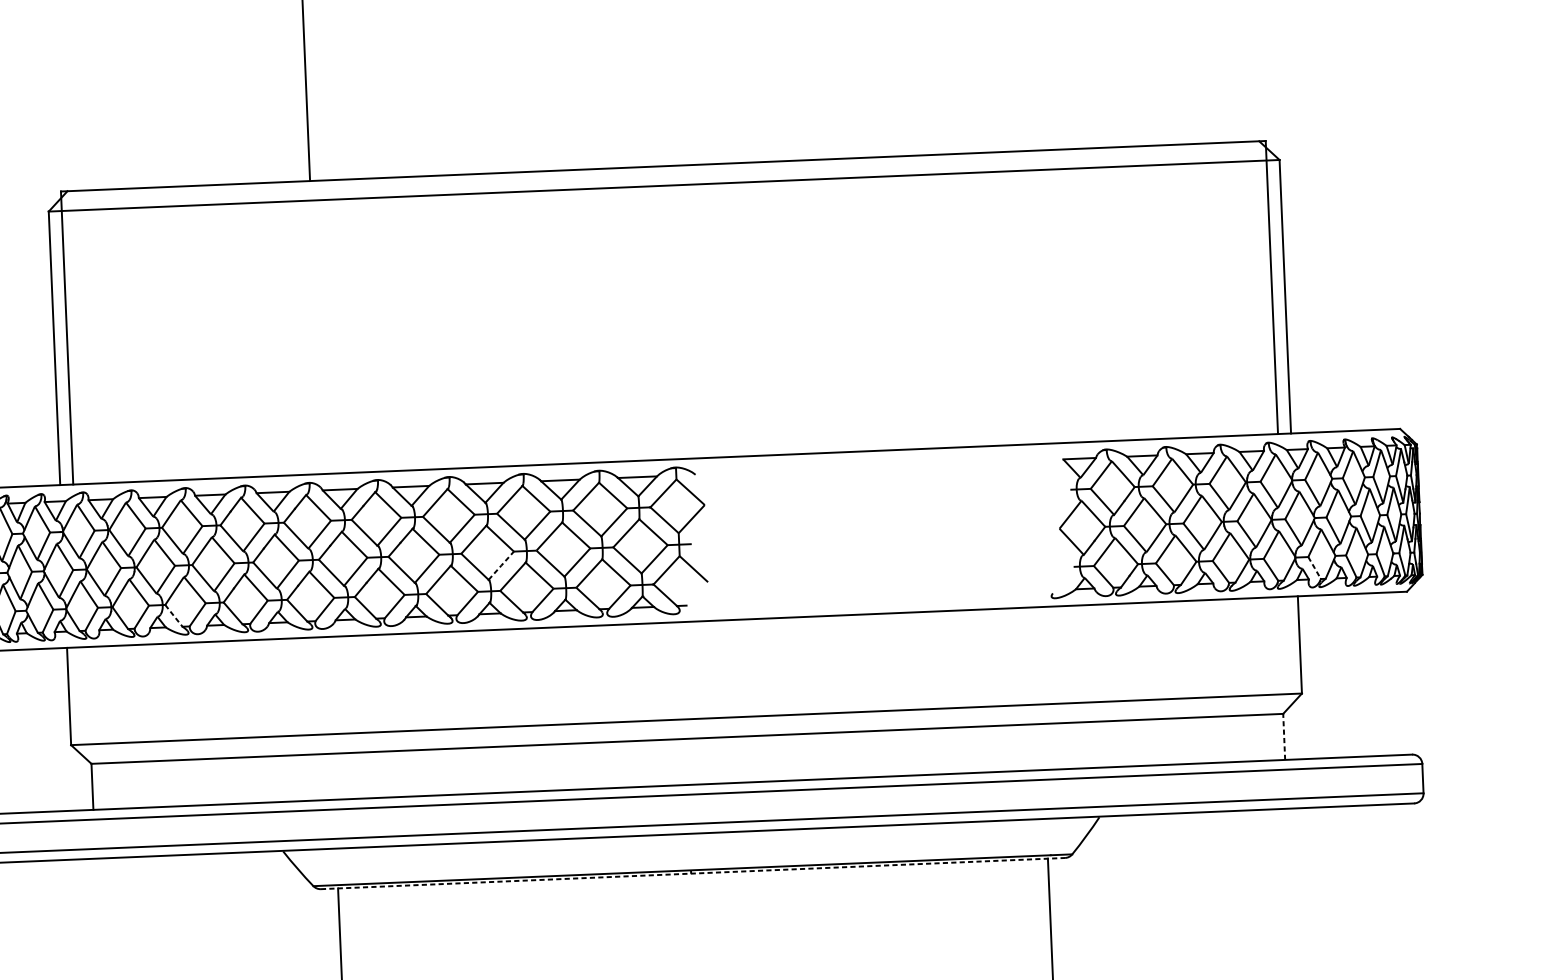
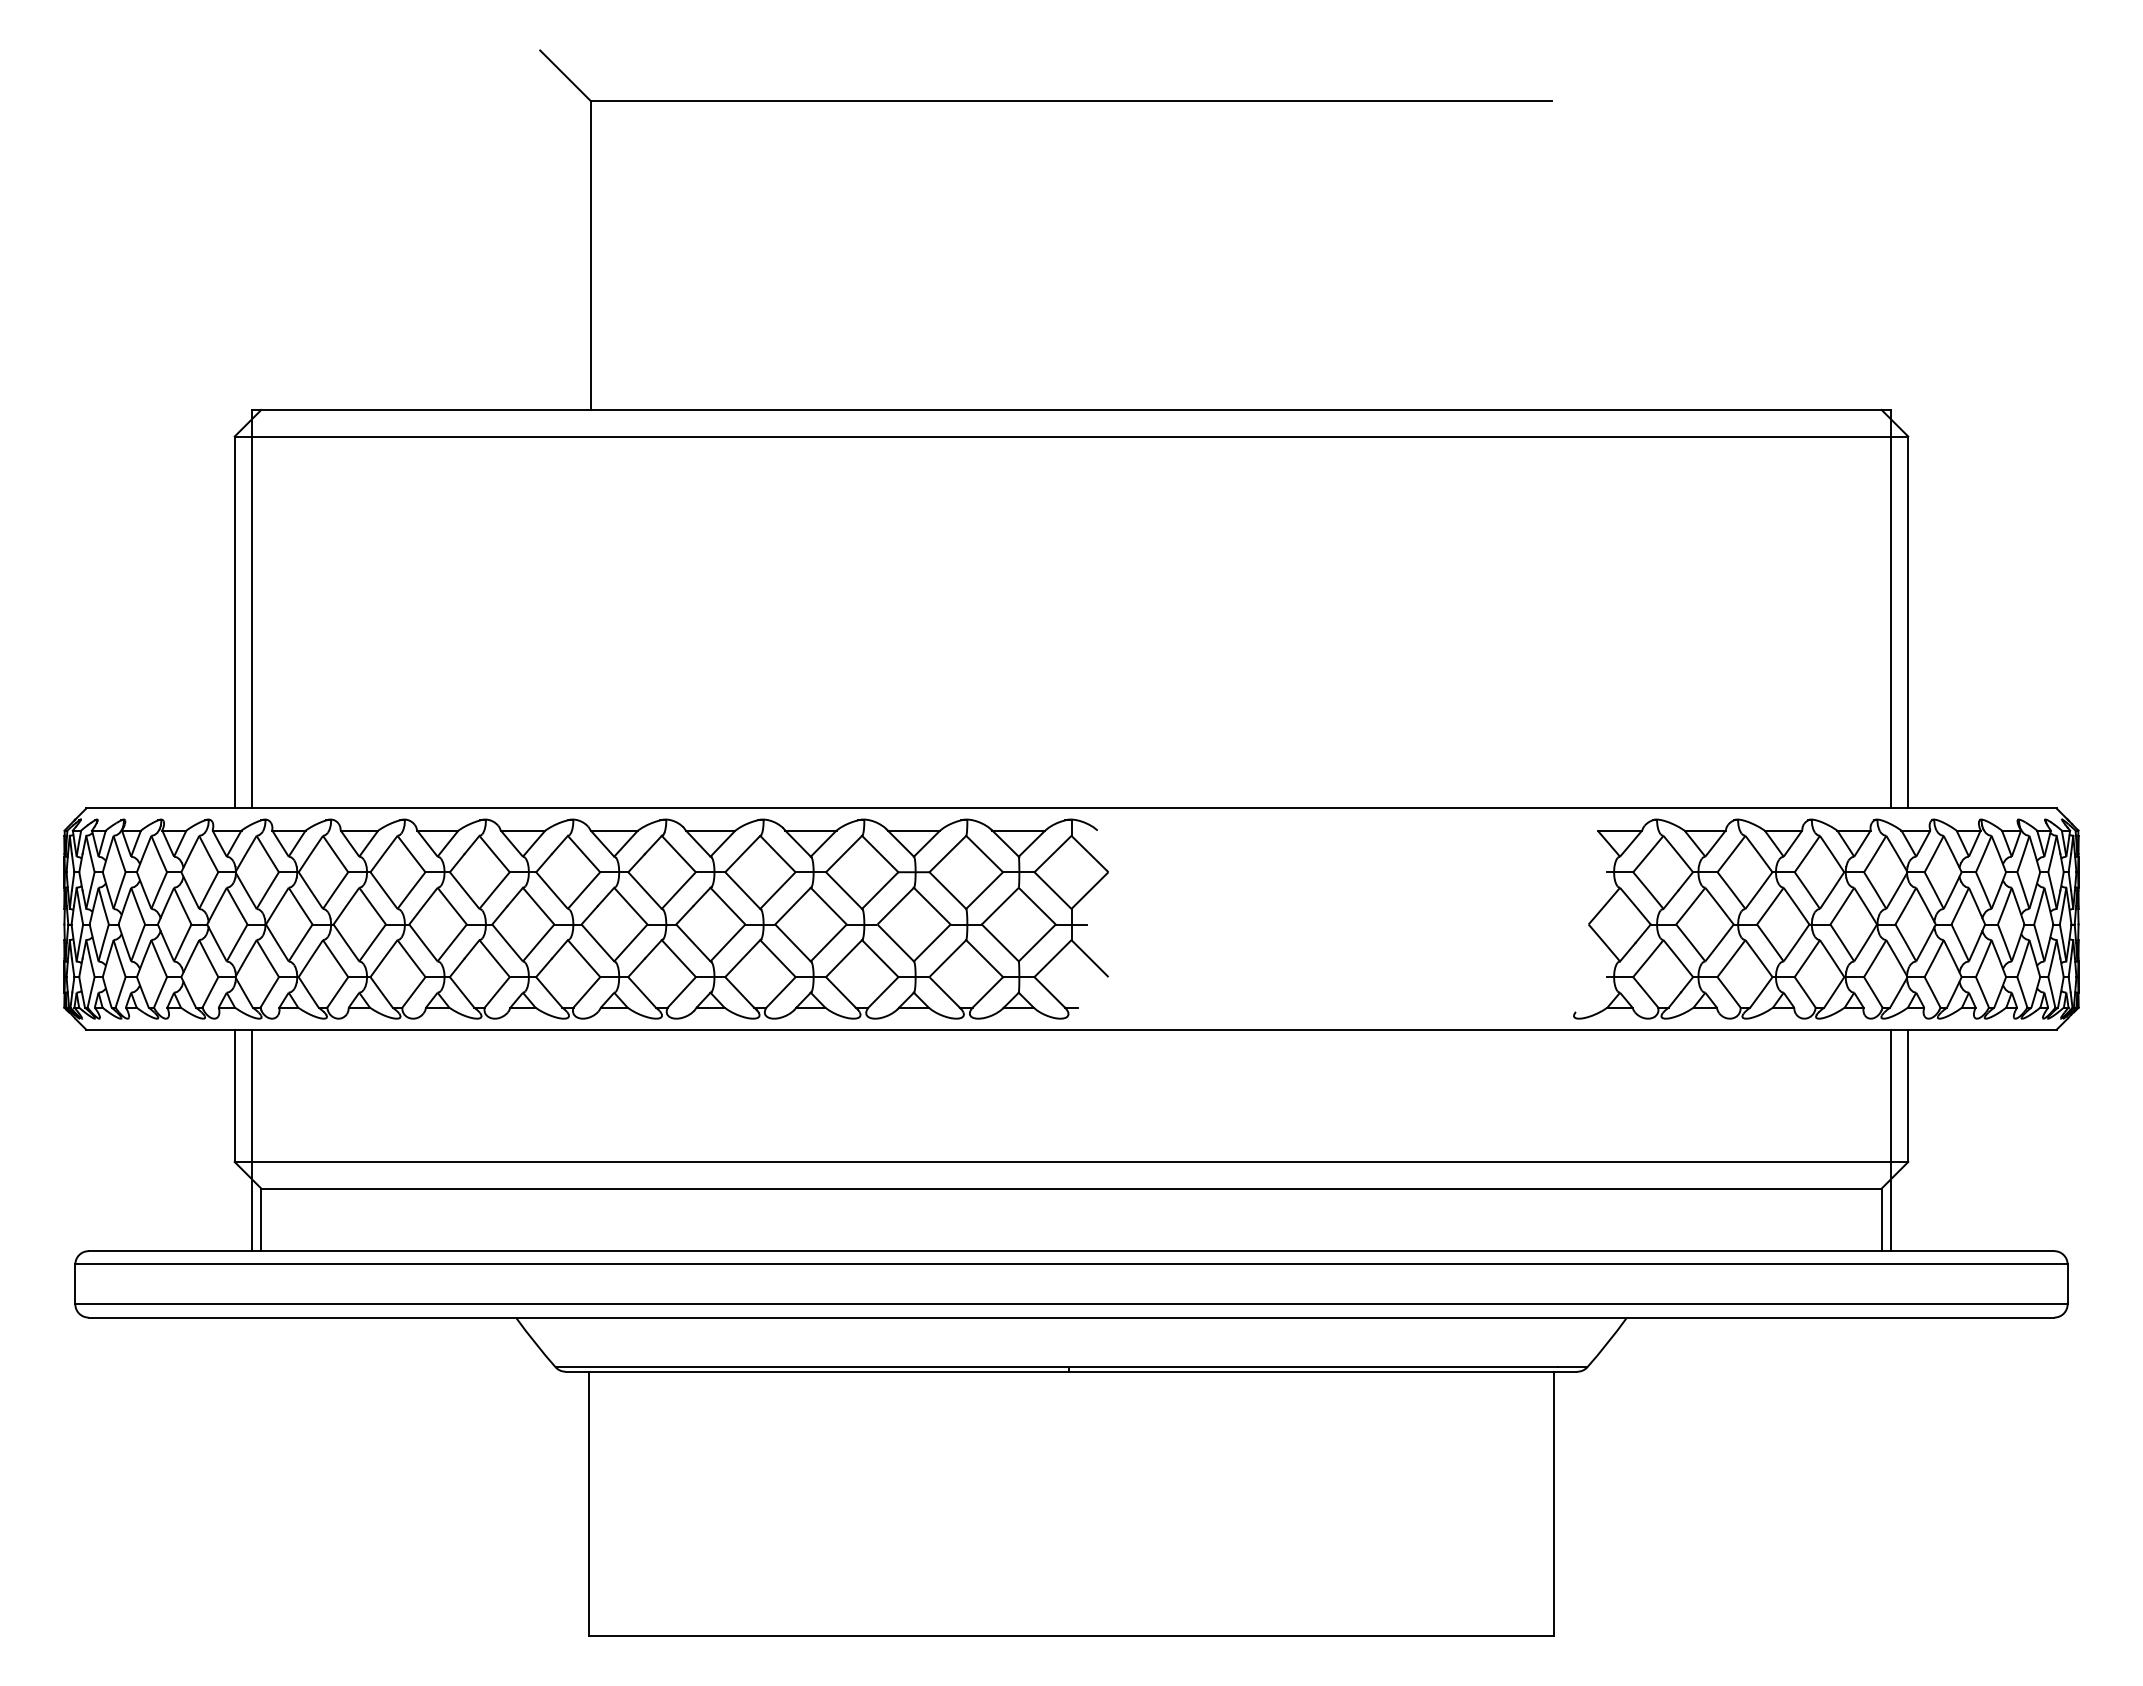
line: (501, 565) -> (828, 942), dashed -> solid
line: (1314, 568) -> (1932, 992), dashed -> solid
line: (173, 615) -> (381, 992), dashed -> solid
line: (1288, 678) -> (1890, 1140), added
line: (83, 728) -> (252, 1140), added
line: (1284, 736) -> (1881, 1219), dashed -> solid
line: (693, 873) -> (1071, 1371), dashed -> solid

